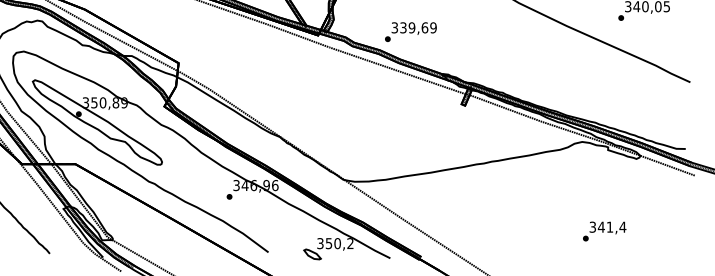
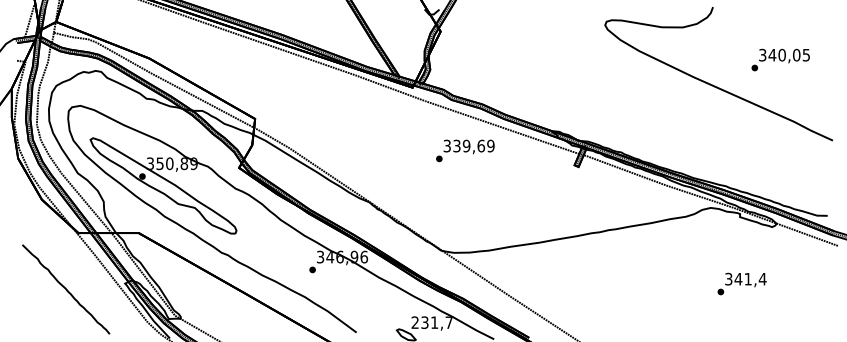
text: (411, 31) -> (465, 150), moved
text: (604, 231) -> (741, 283), moved
text: (334, 243) -> (431, 322), 350,2 -> 231,7

